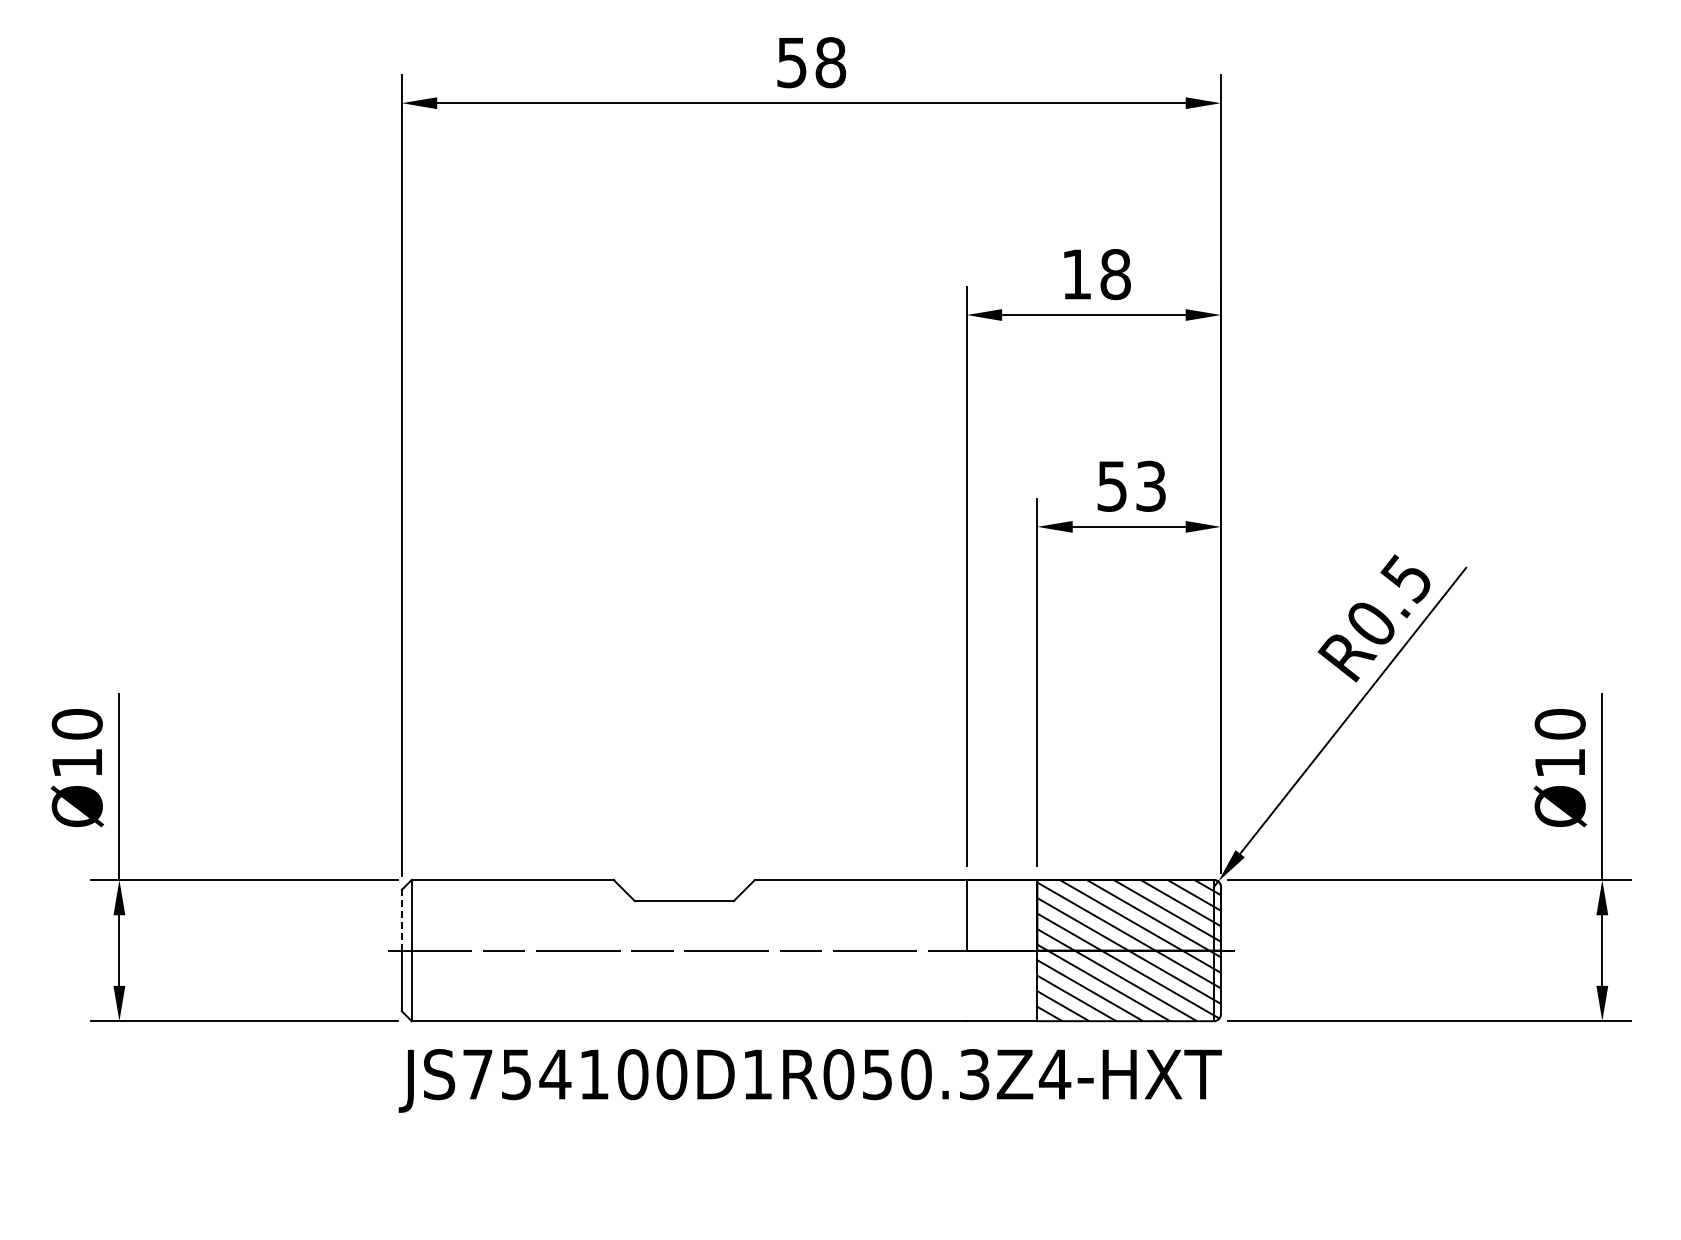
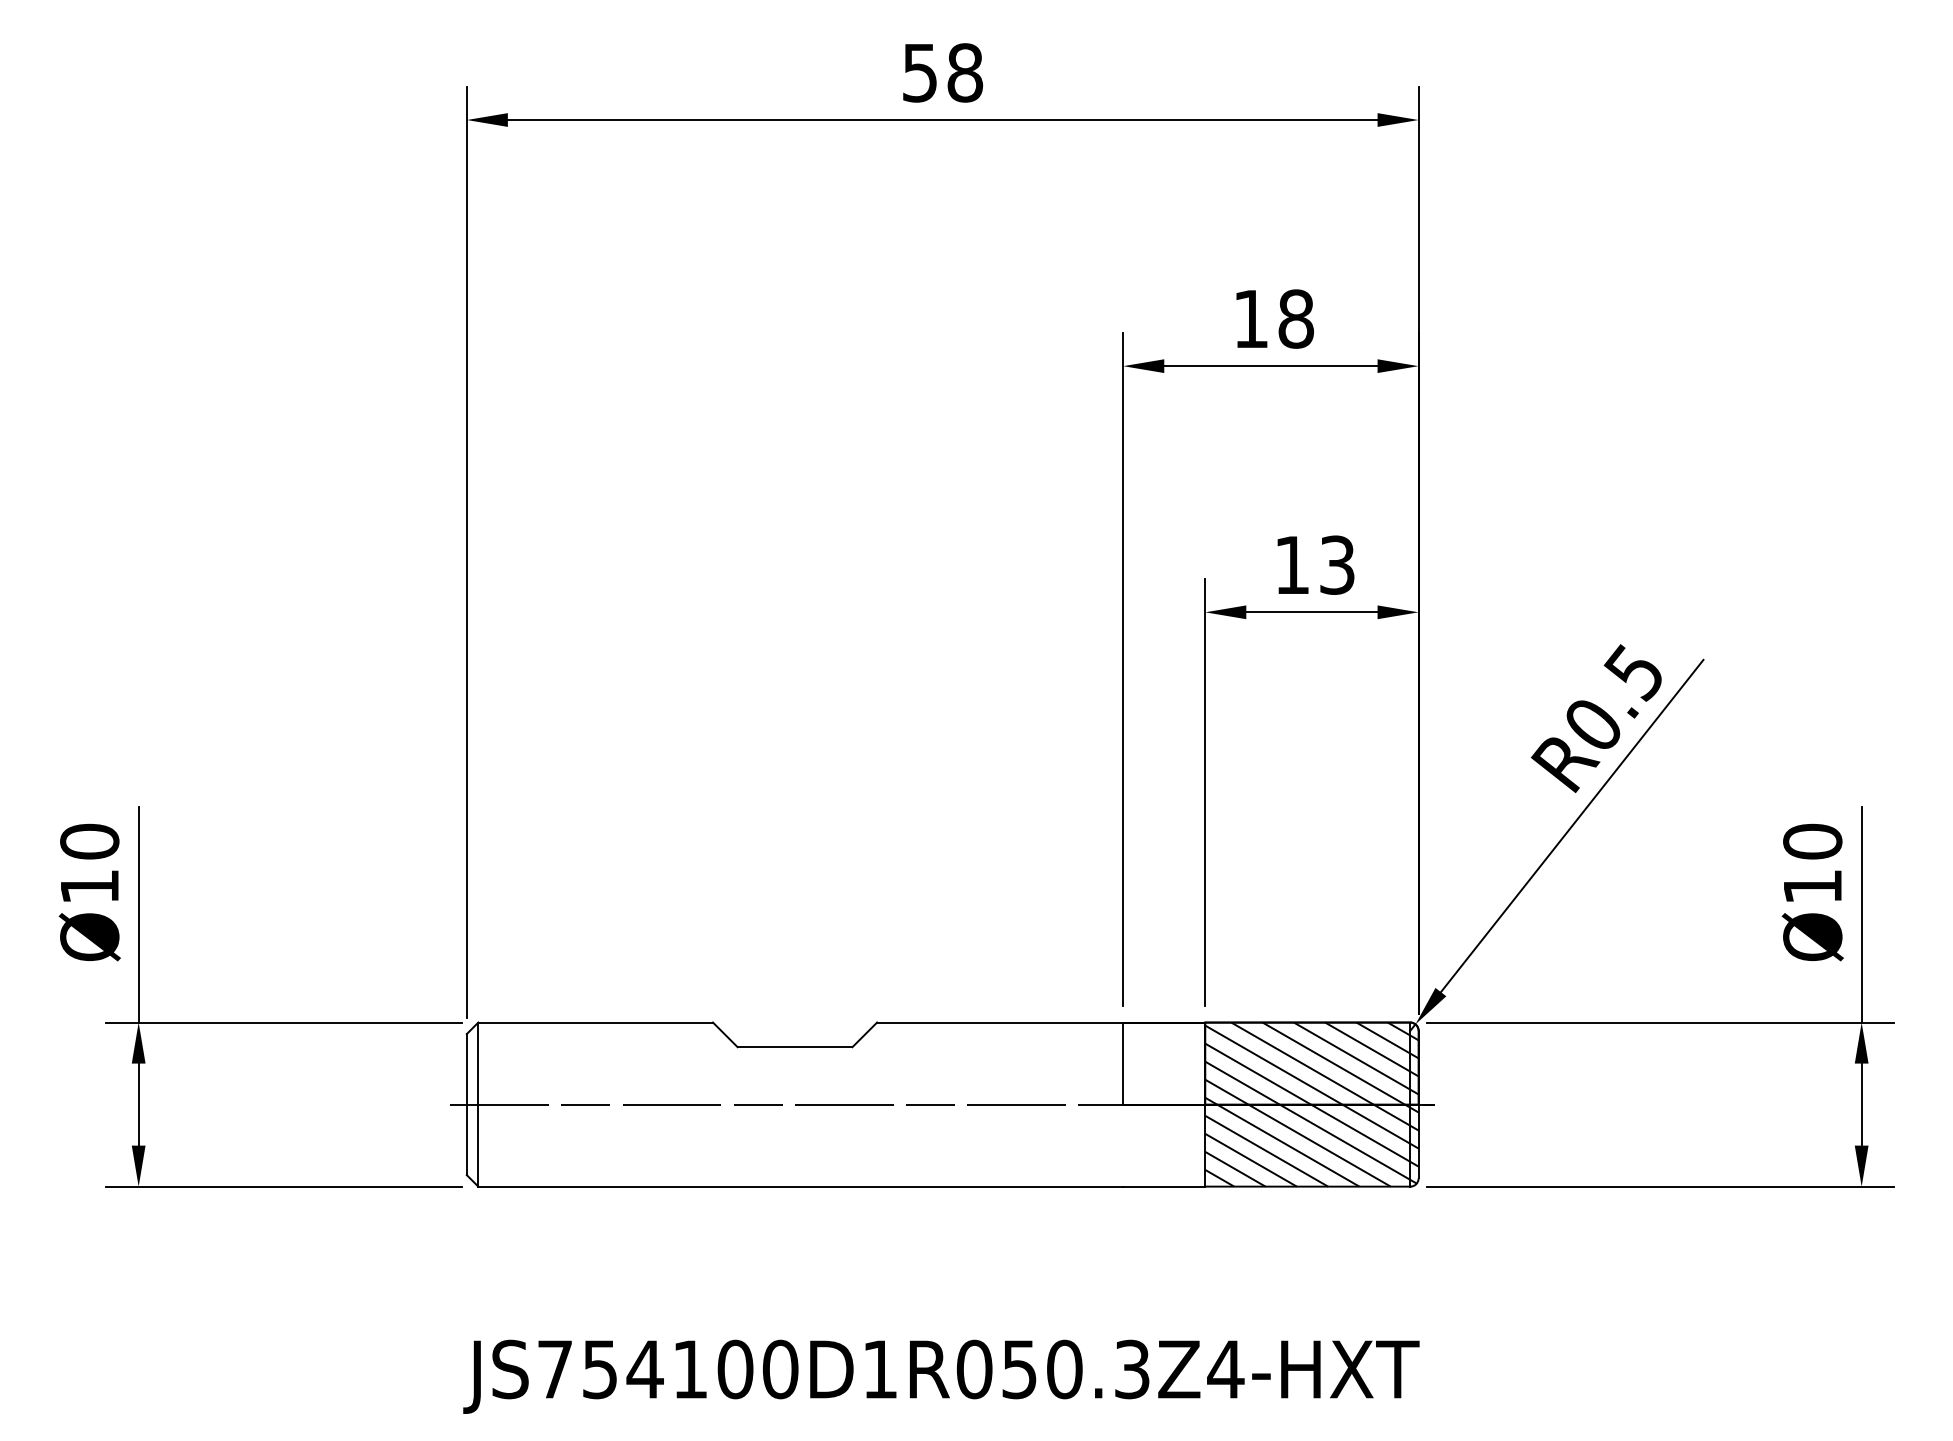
text: (1111, 486) -> (1291, 565), 53 -> 13
line: (401, 919) -> (466, 1068), dashed -> solid
text: (809, 1080) -> (940, 1376), moved

